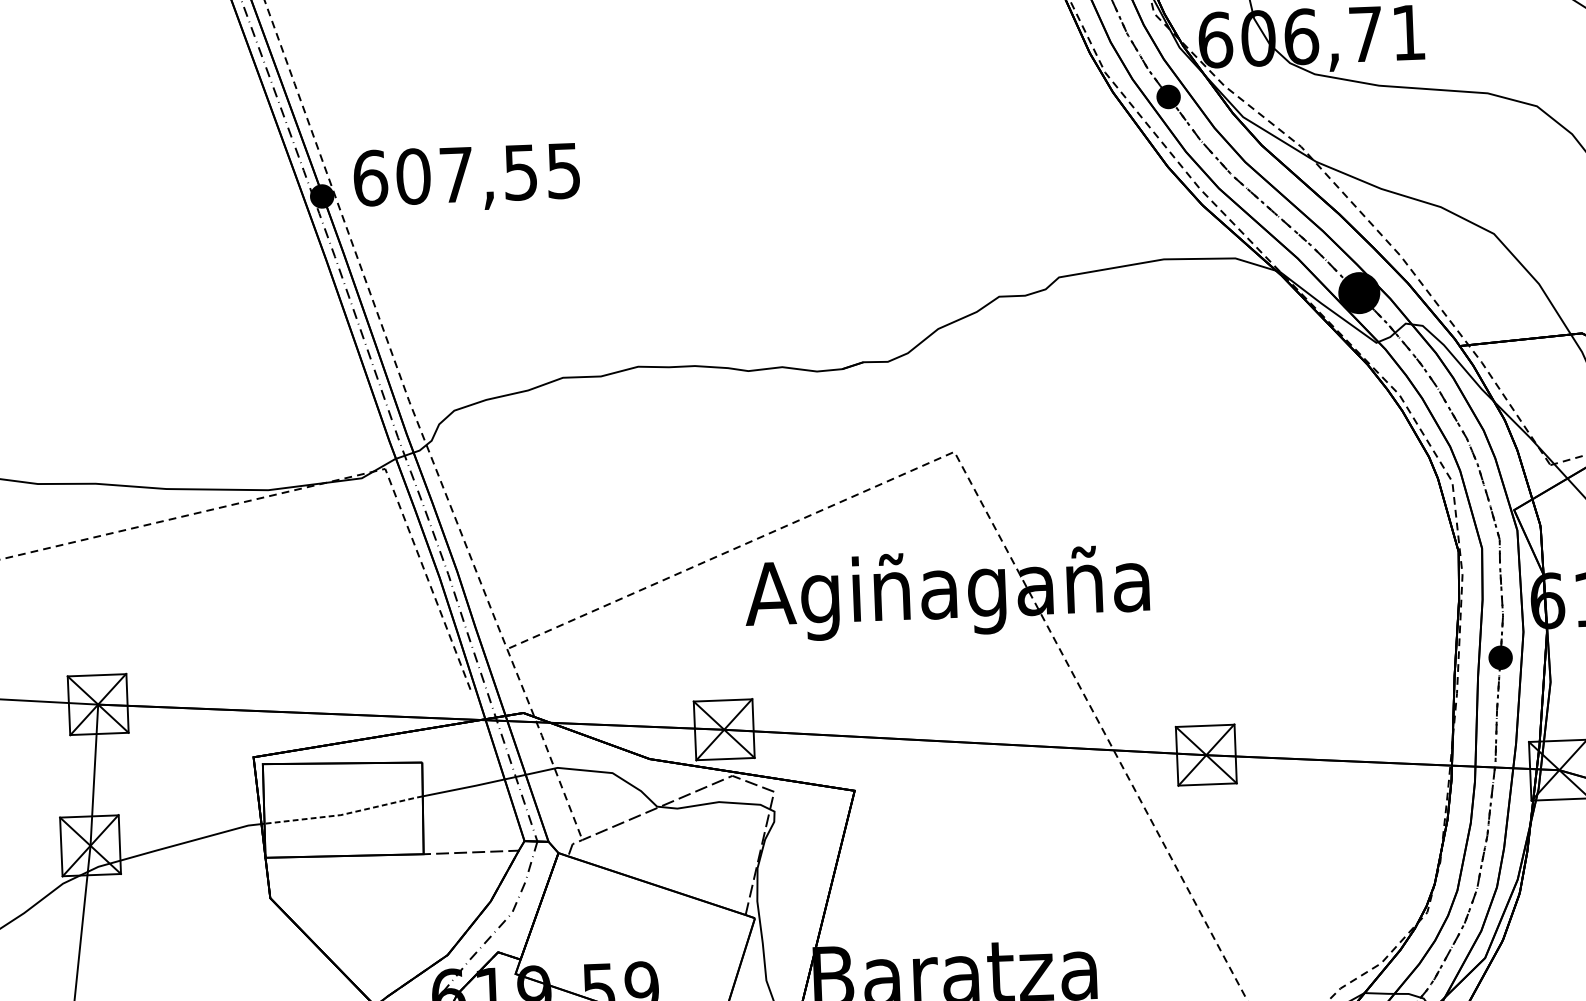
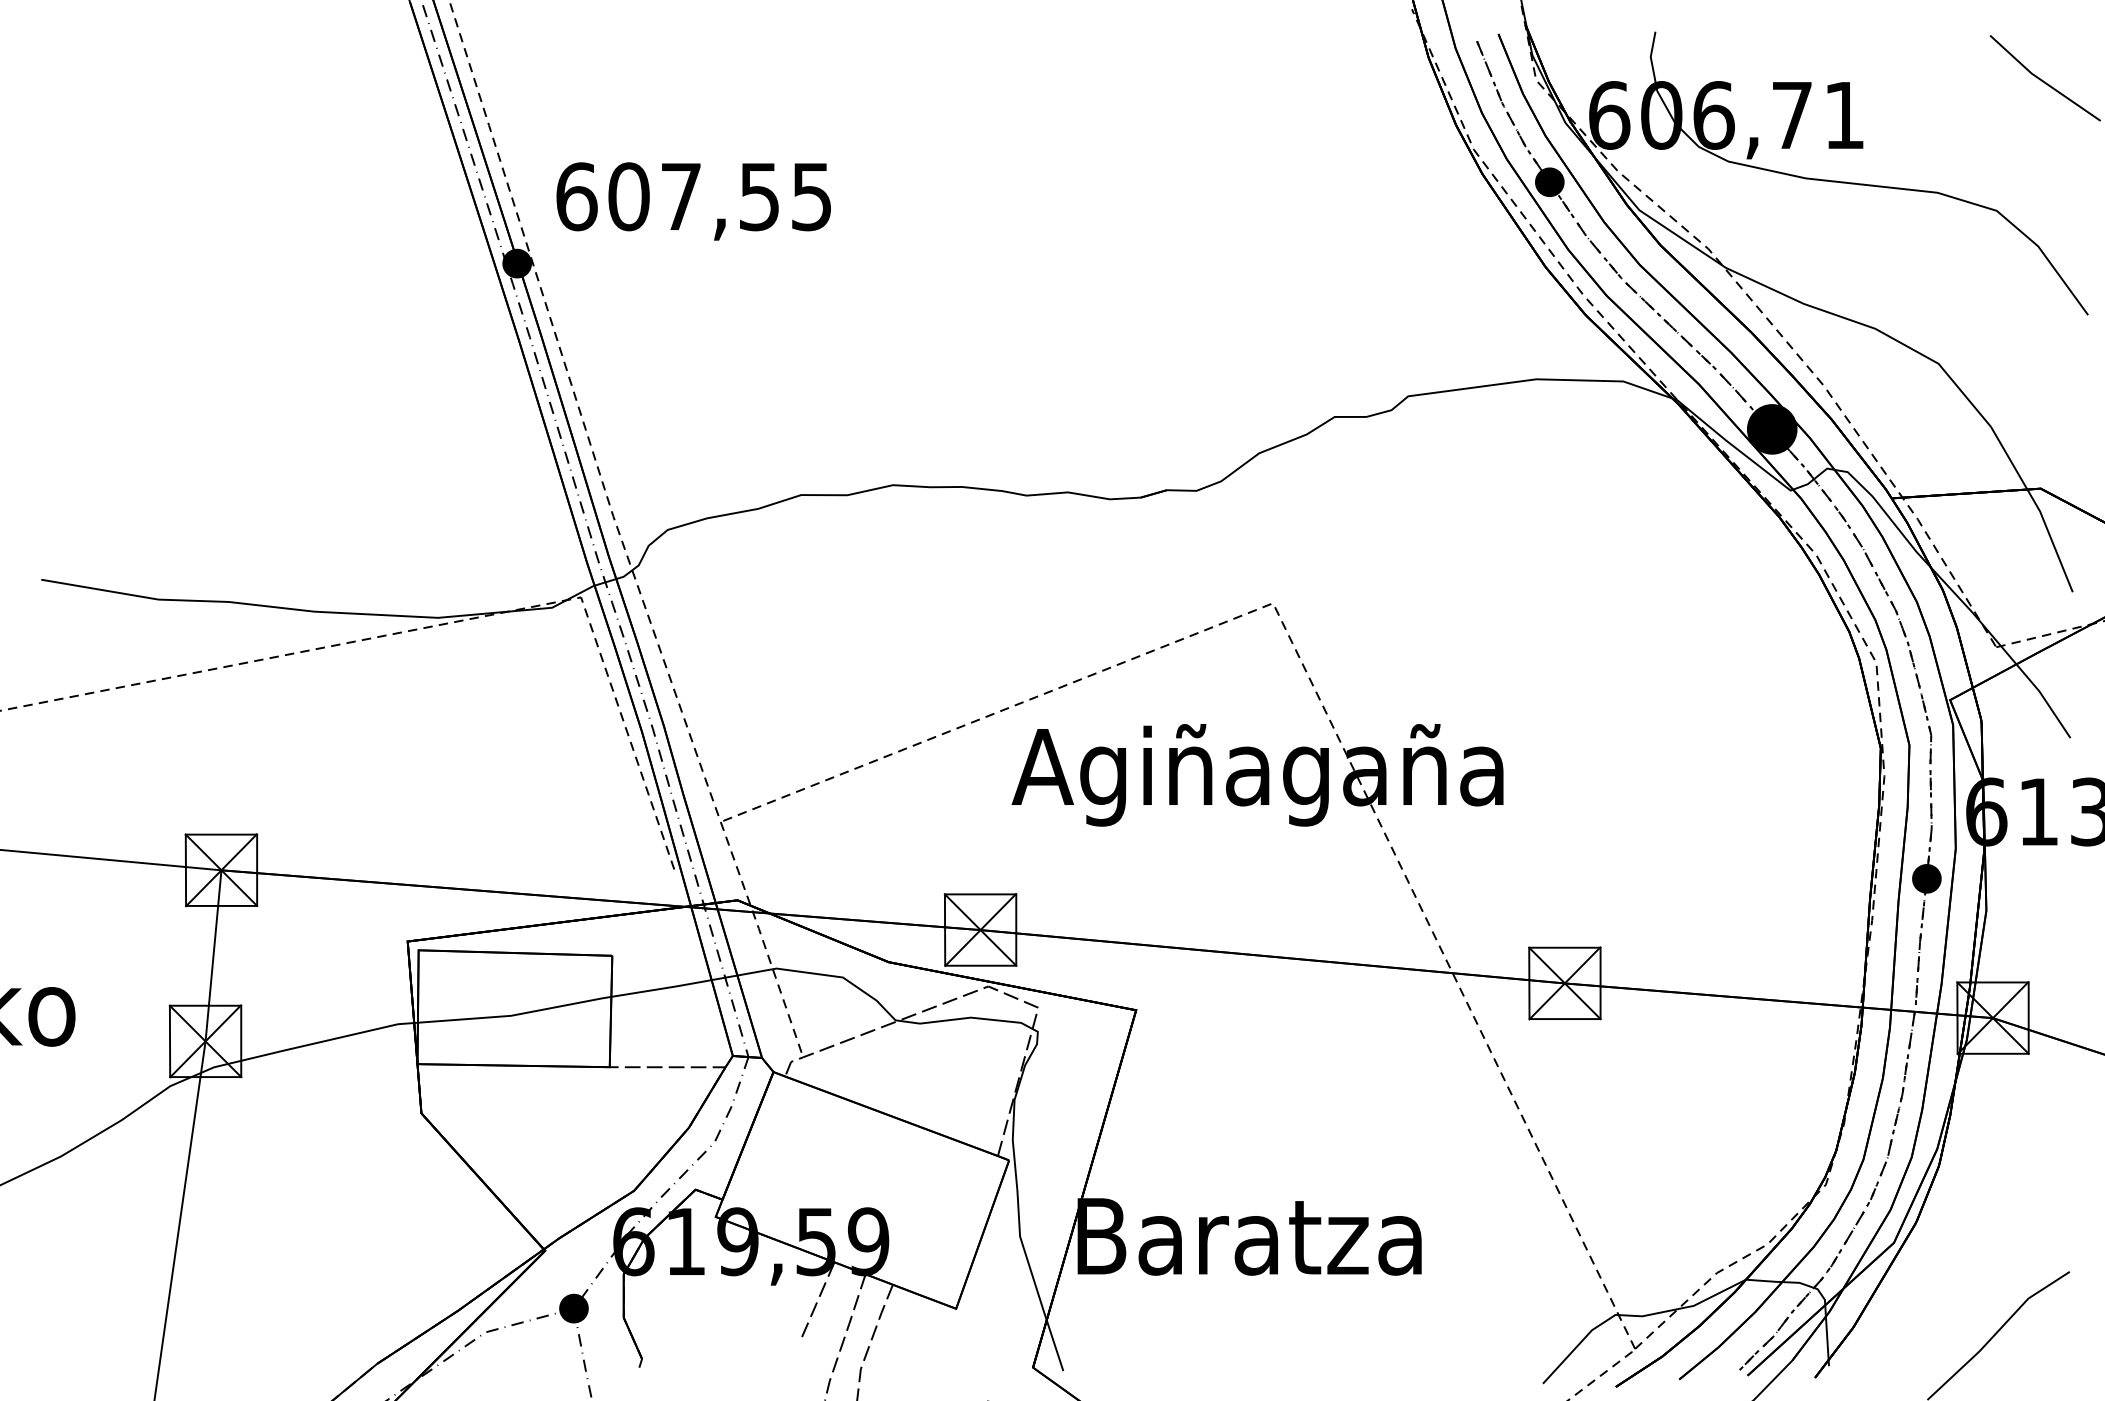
text: (466, 178) -> (693, 201), moved
line: (343, 814) -> (514, 1015), dashed -> solid

